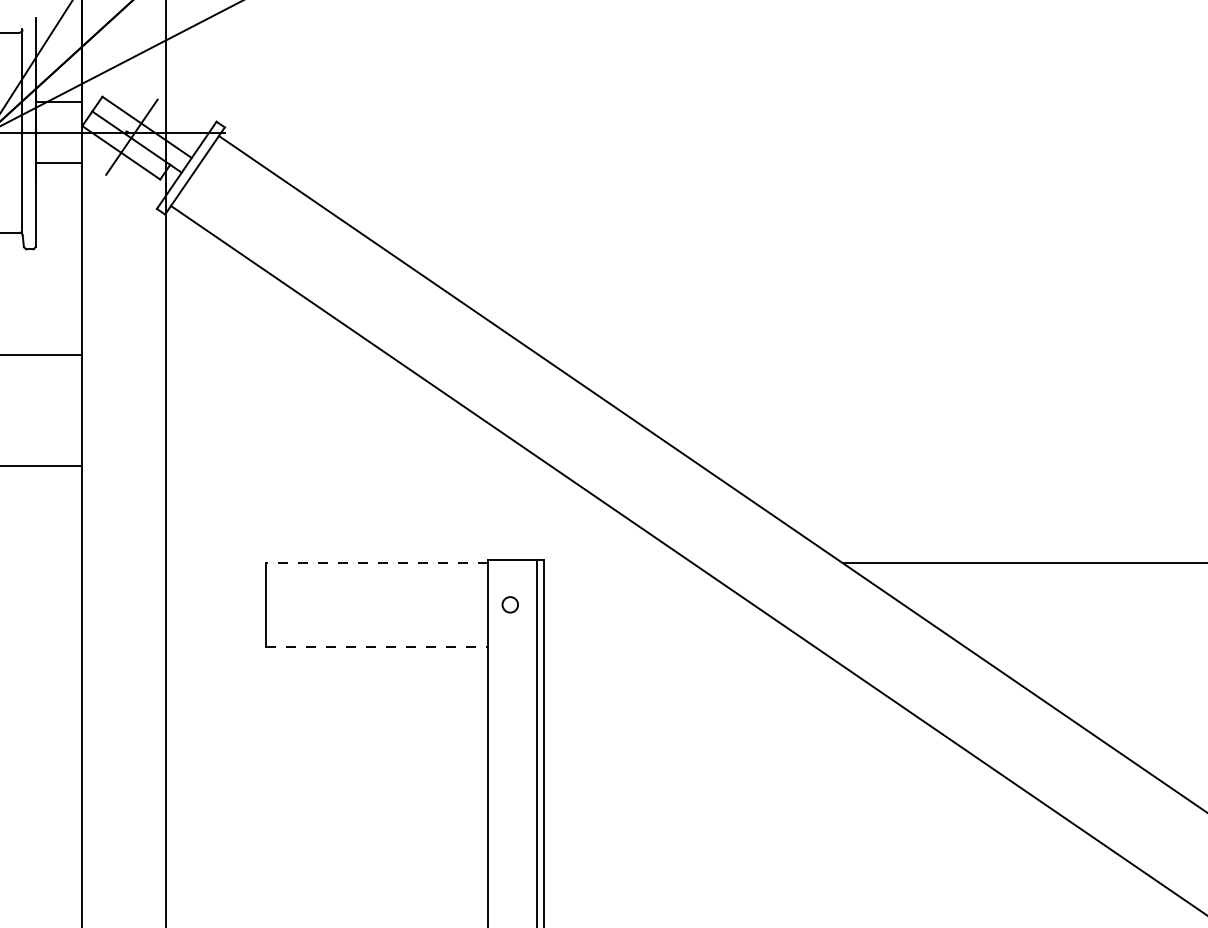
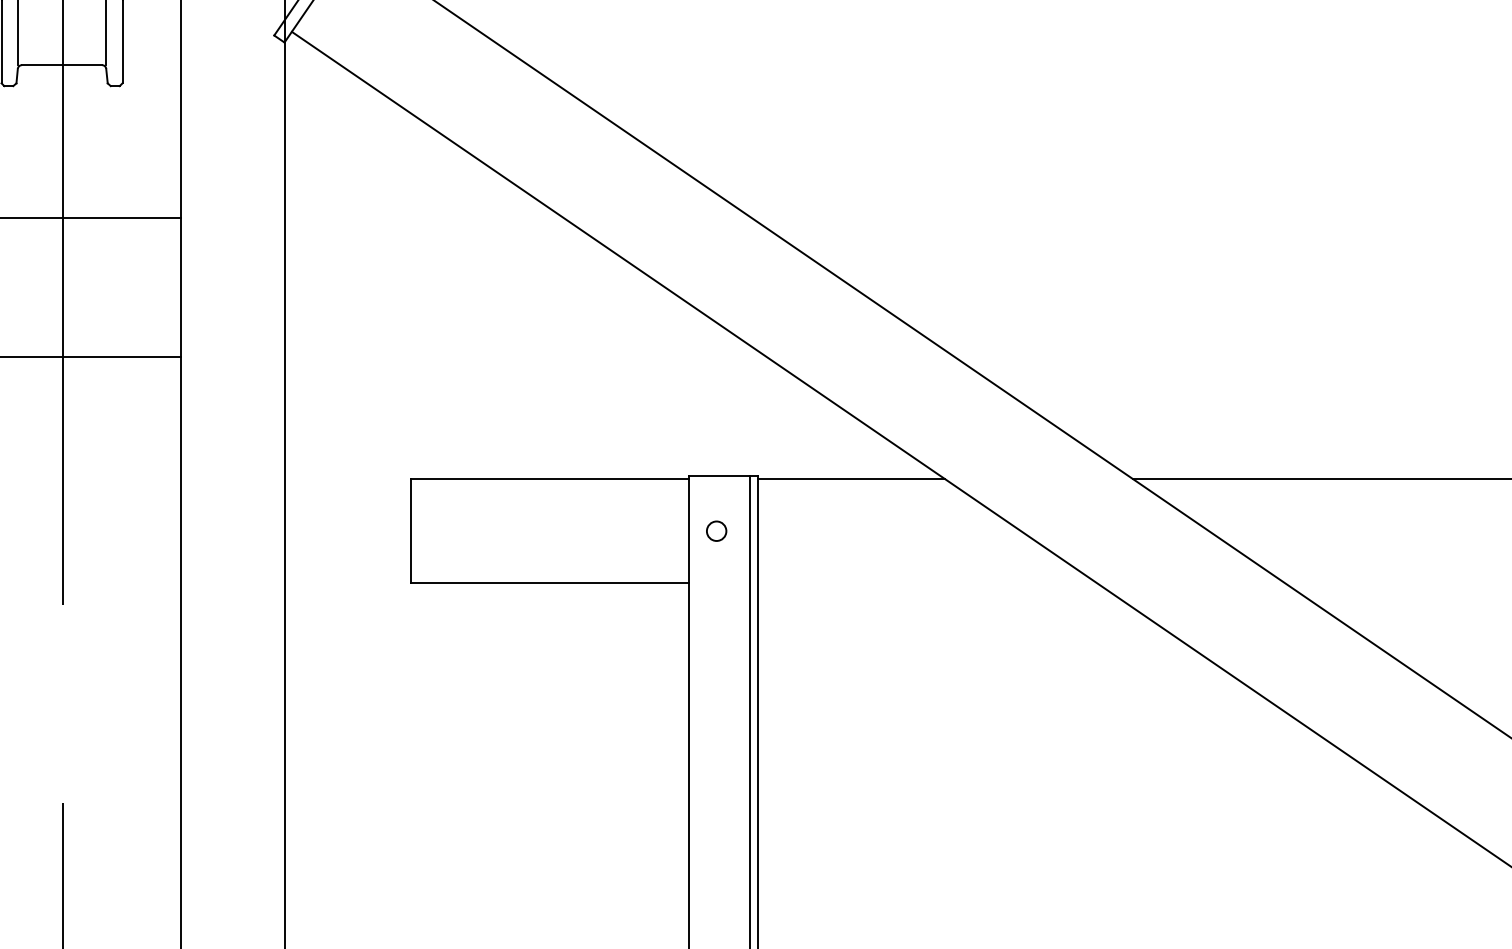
line: (376, 563) -> (549, 479), dashed -> solid
line: (617, 563) -> (850, 479), added
line: (377, 646) -> (550, 583), dashed -> solid

